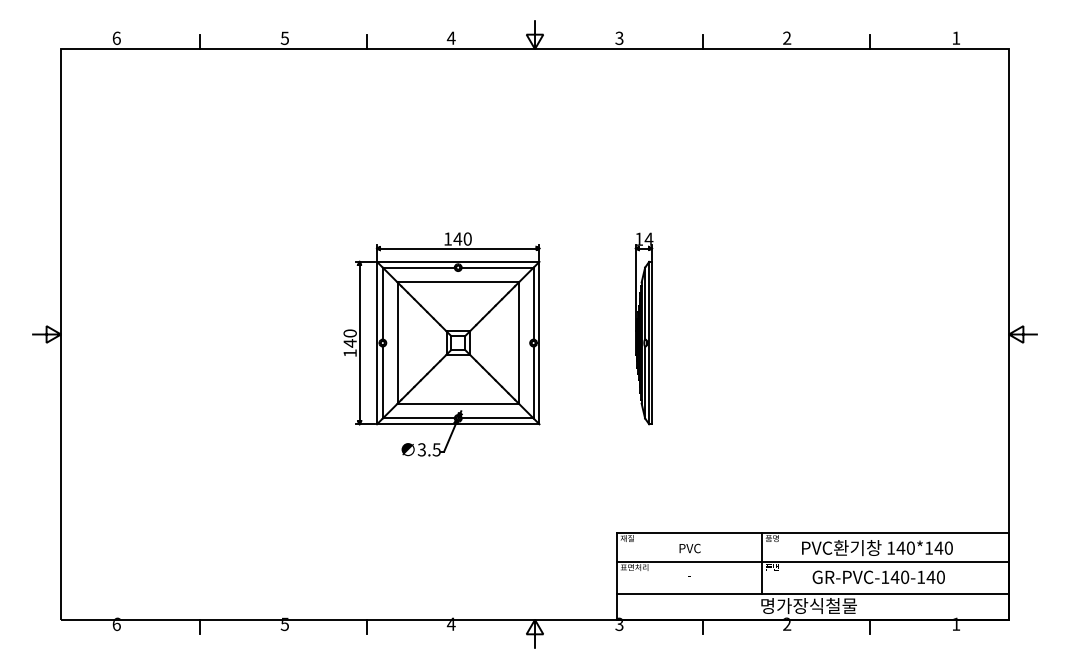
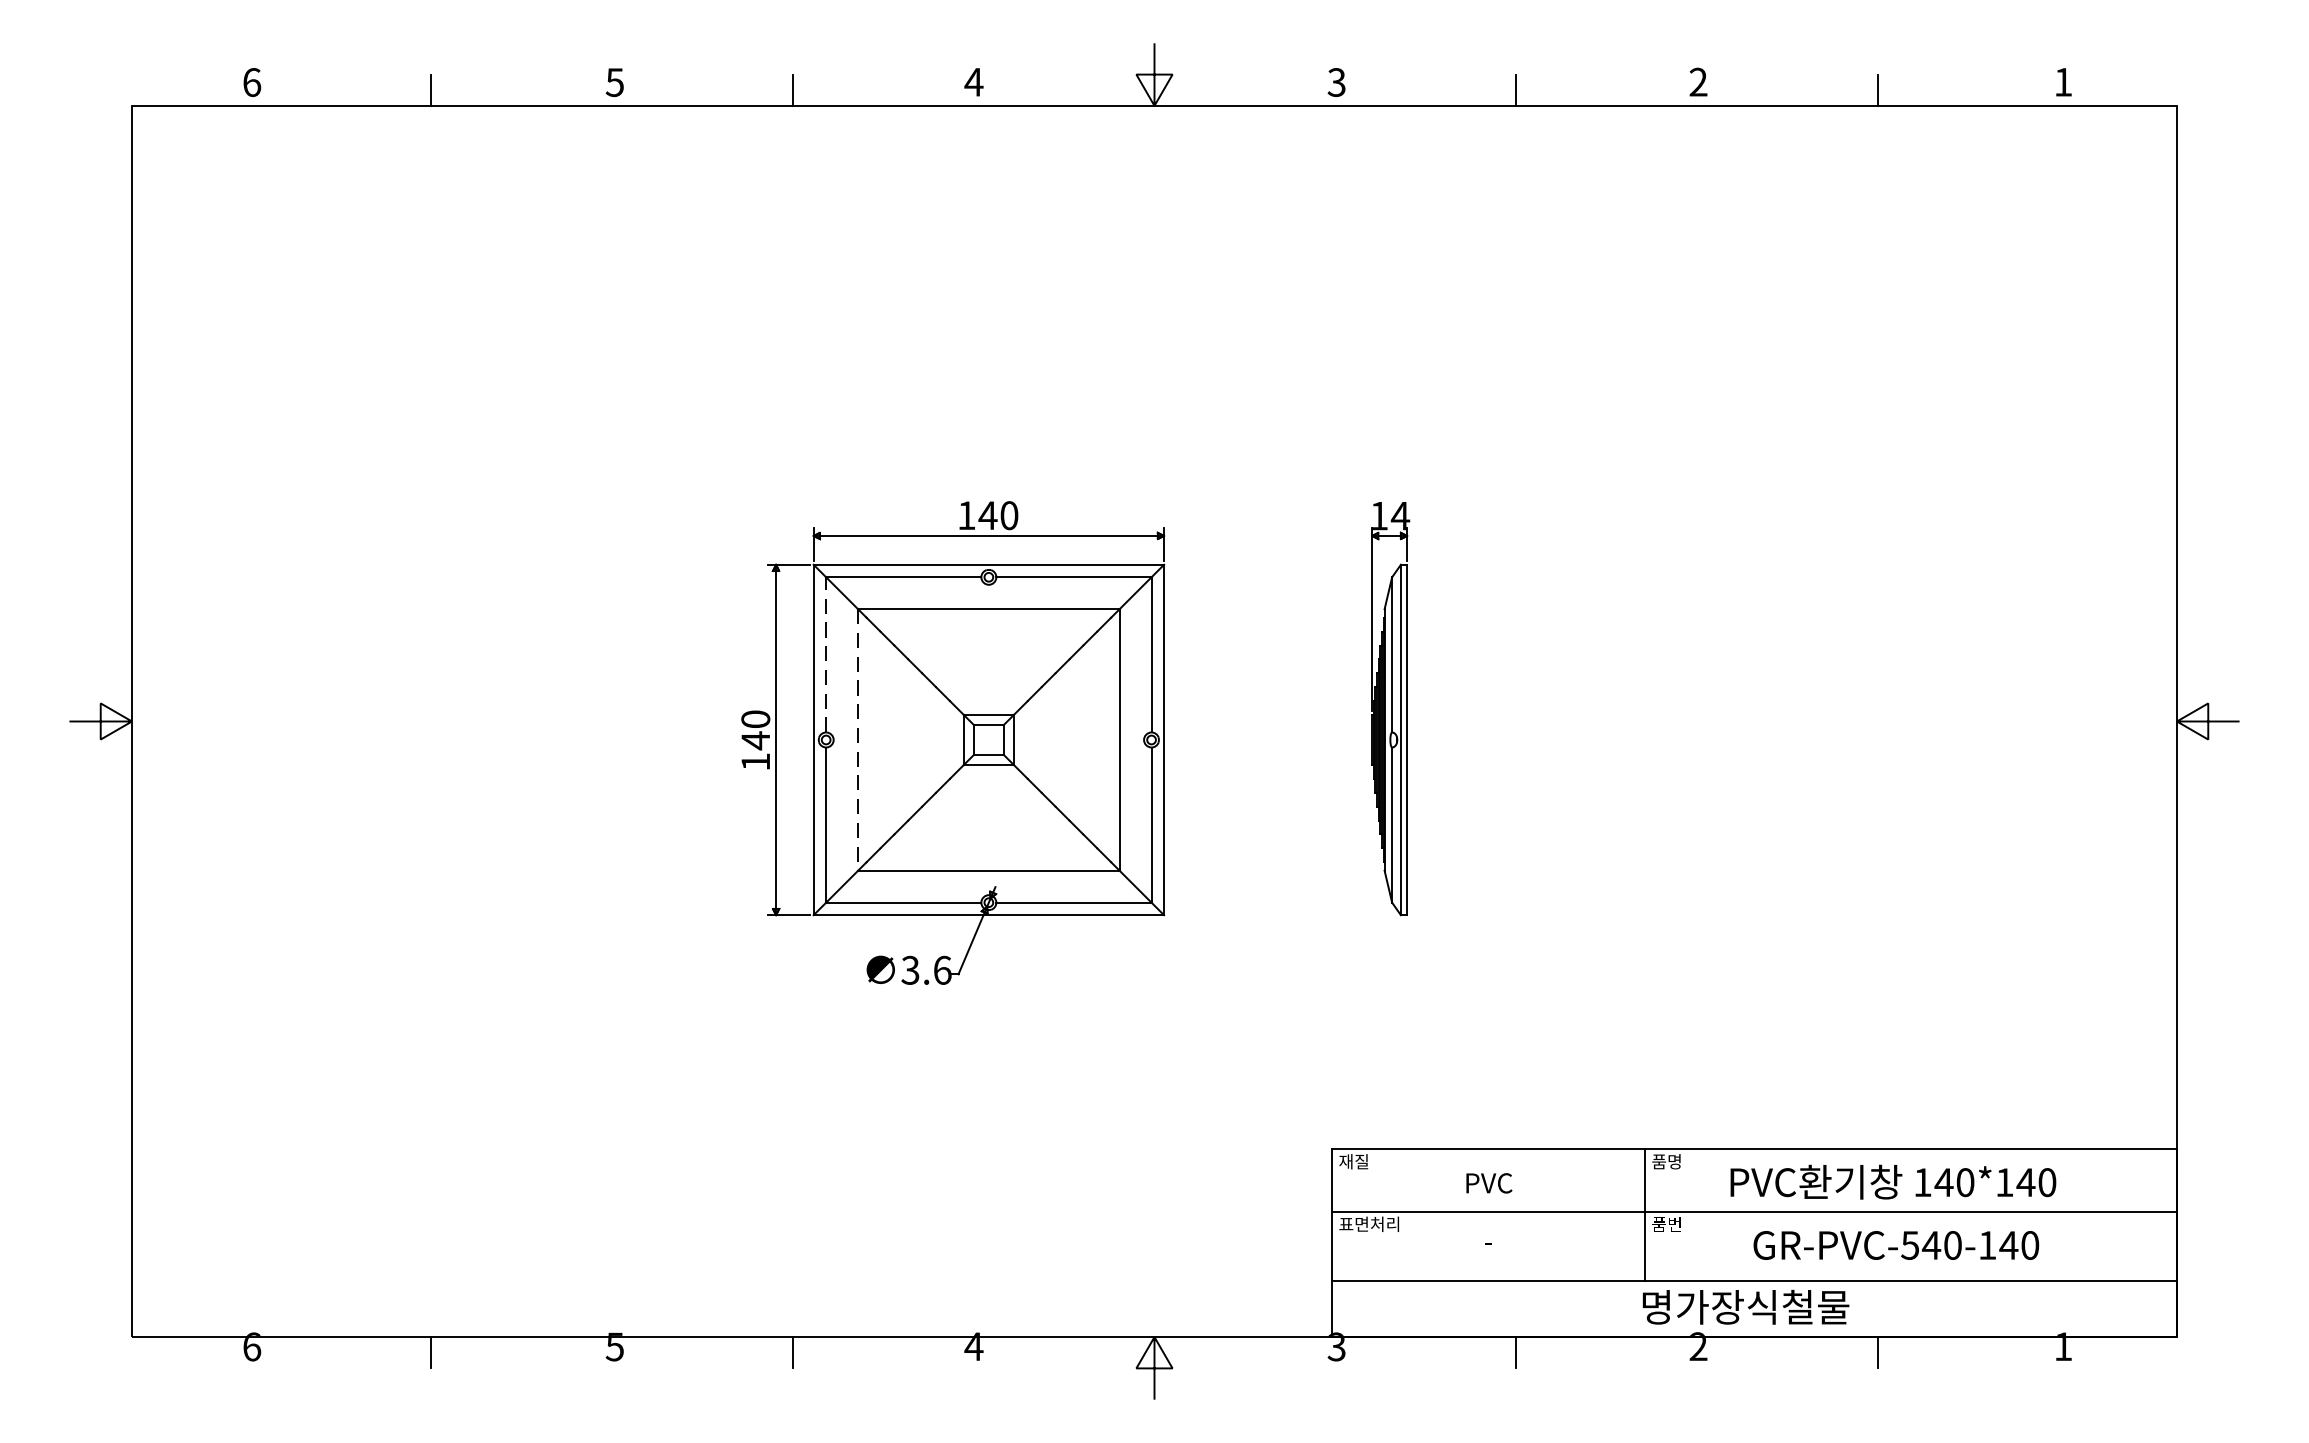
line: (382, 303) -> (825, 654), solid -> dashed
line: (397, 343) -> (857, 740), solid -> dashed
text: (436, 449) -> (941, 969), 3.5 -> 3.6
text: (885, 576) -> (1910, 1243), GR-PVC-140-140 -> GR-PVC-540-140

